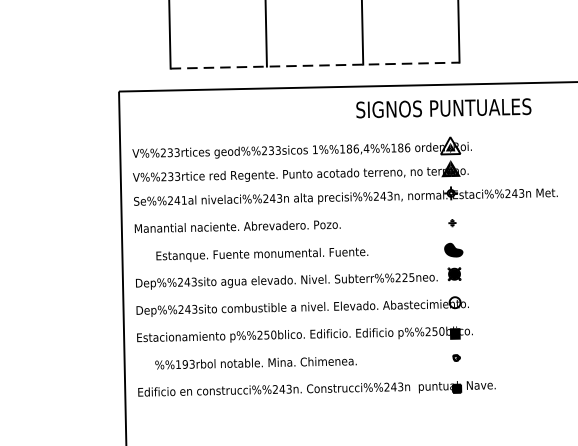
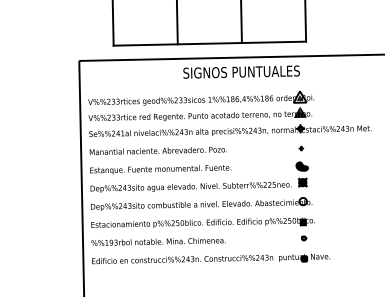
line: (316, 65) -> (210, 43), dashed -> solid
text: (443, 107) -> (241, 71), moved
text: (261, 254) -> (160, 169), moved
text: (255, 362) -> (158, 241), moved

